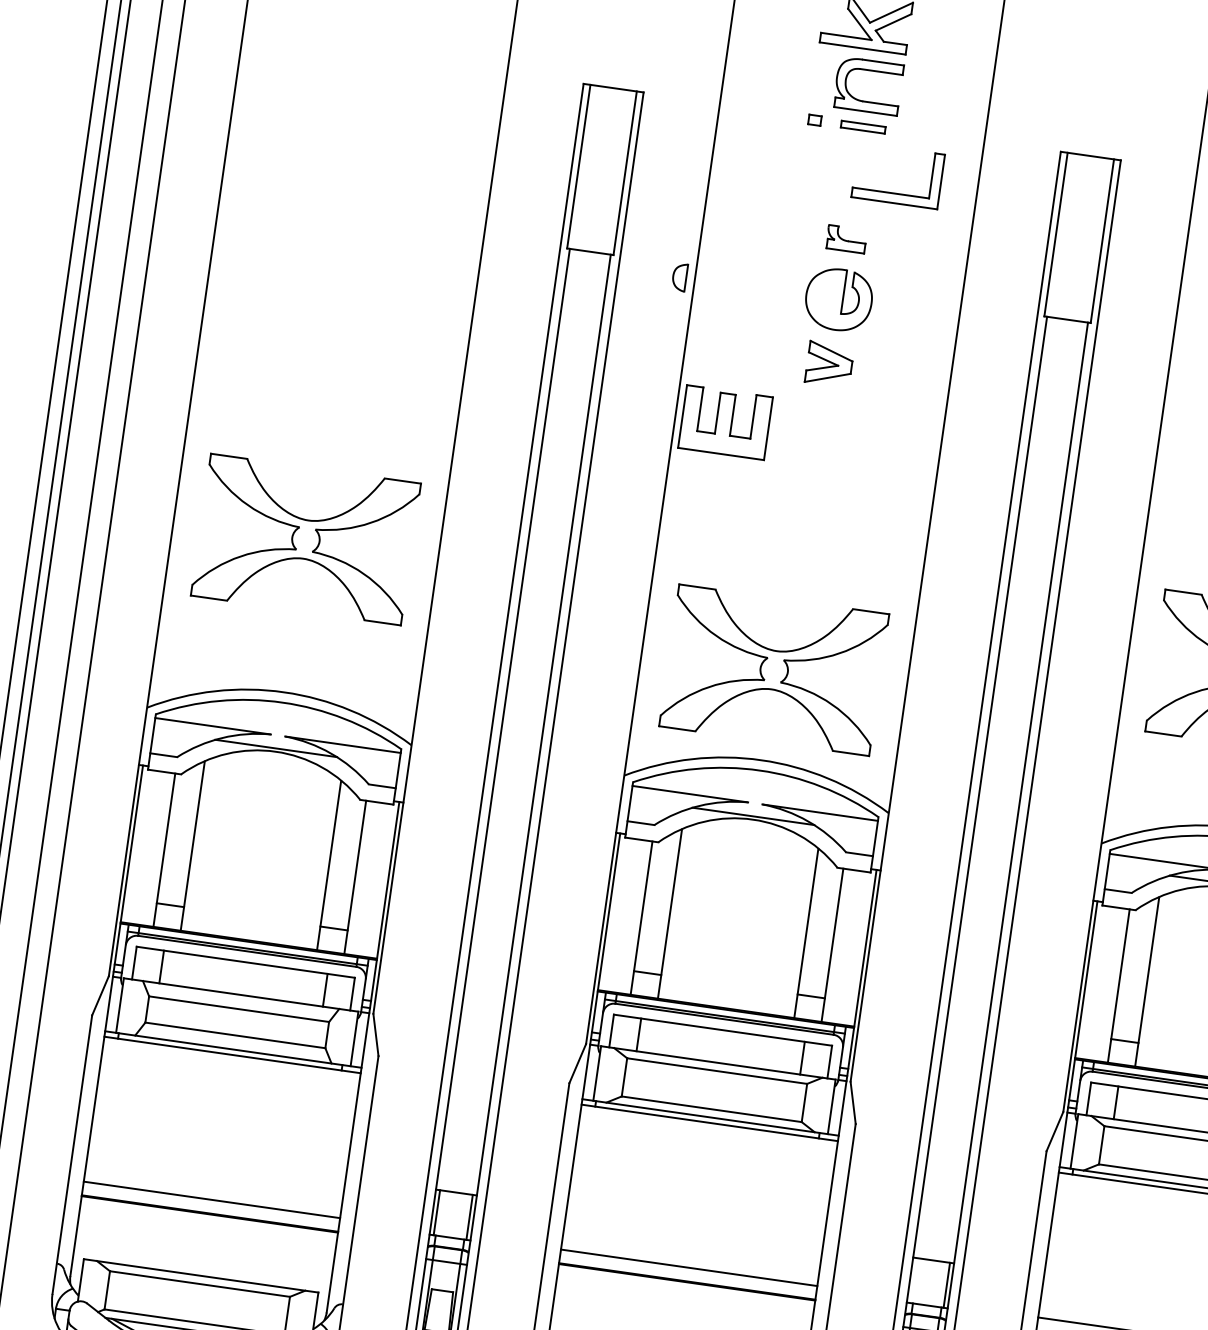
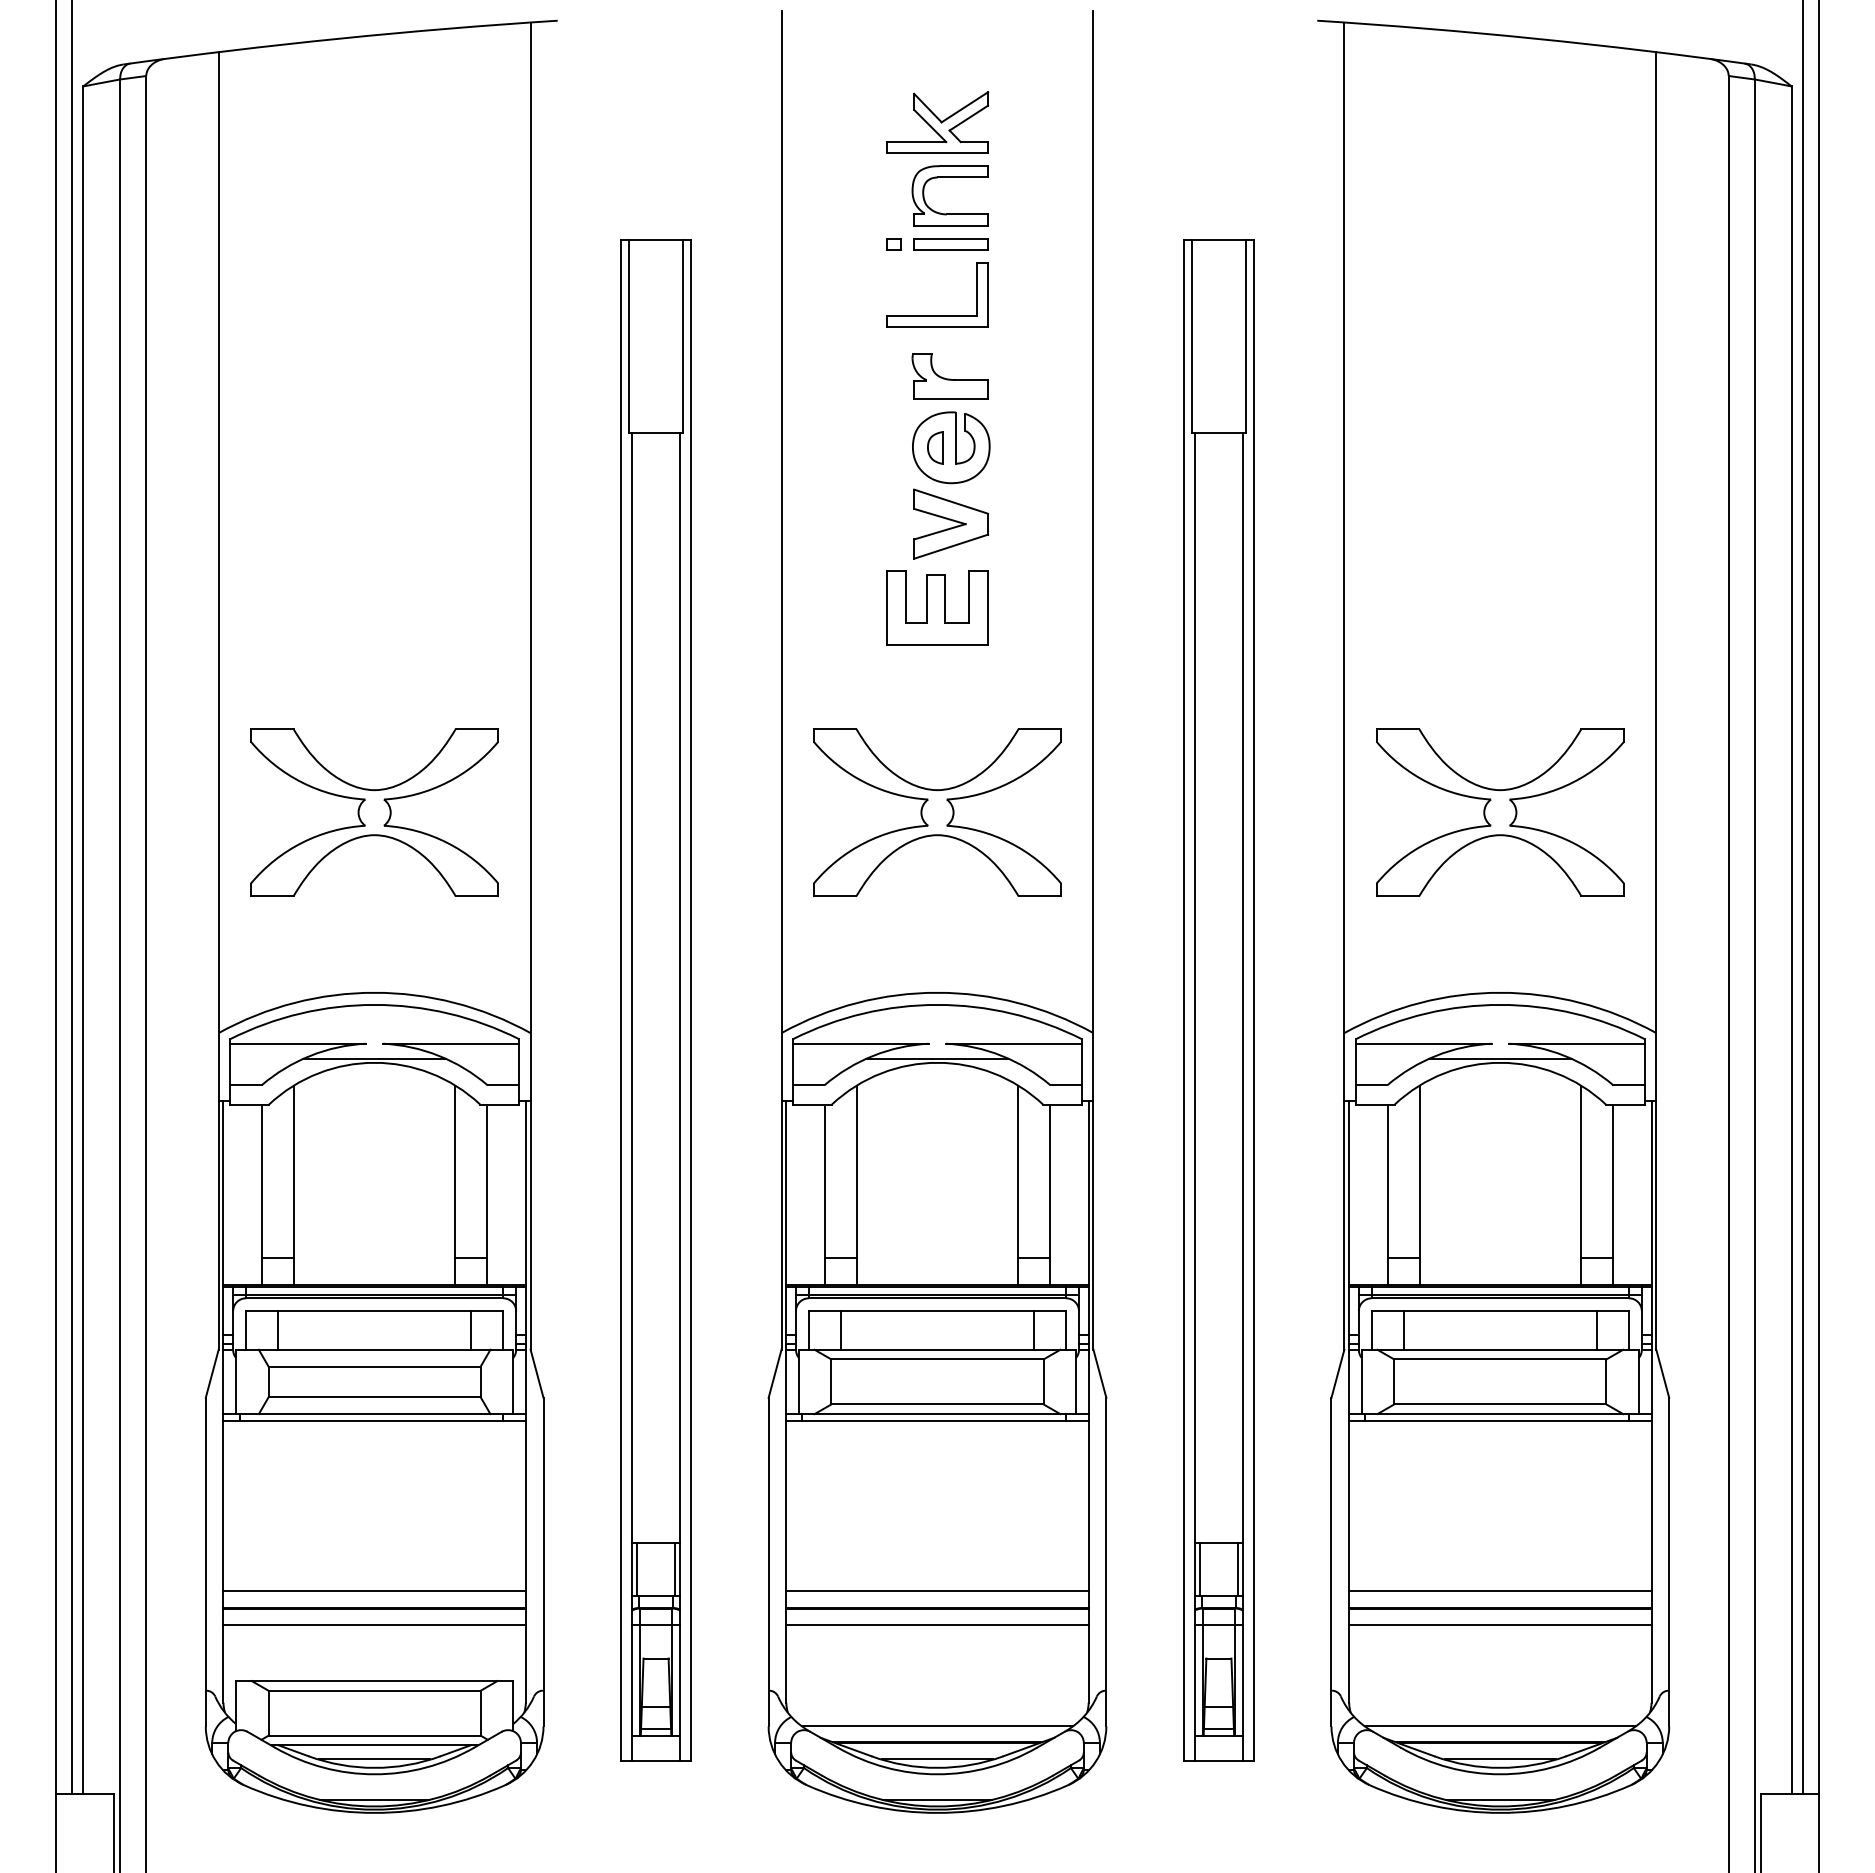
part: (862, 127) -> (950, 244), size x1.43
part: (895, 193) -> (937, 315), moved
part: (845, 239) -> (949, 376), size x1.67
part: (679, 276) -> (935, 447), moved
part: (829, 364) -> (951, 523), size x1.43
part: (725, 421) -> (937, 607), moved
part: (774, 670) -> (937, 812), moved
line: (207, 1227) -> (374, 1624), added
line: (914, 1279) -> (1199, 1568), added
line: (685, 1295) -> (937, 1624), added

